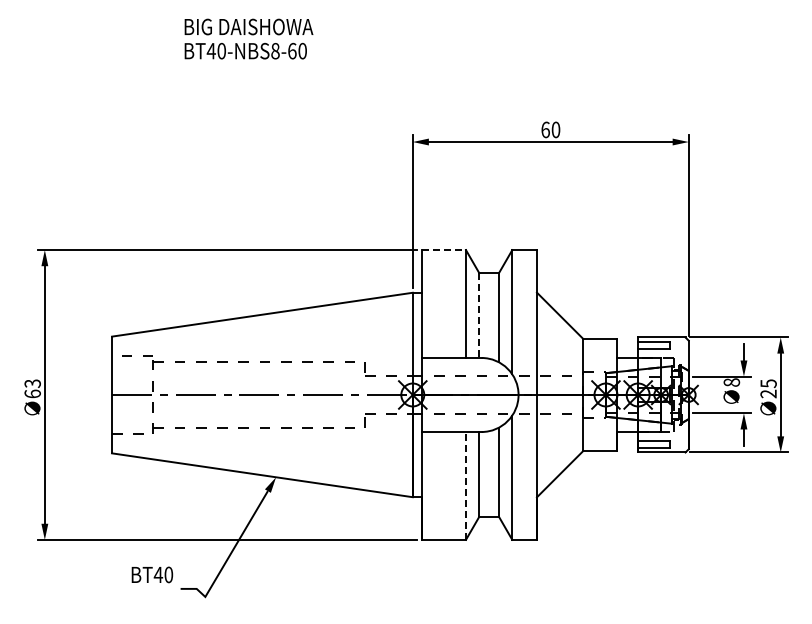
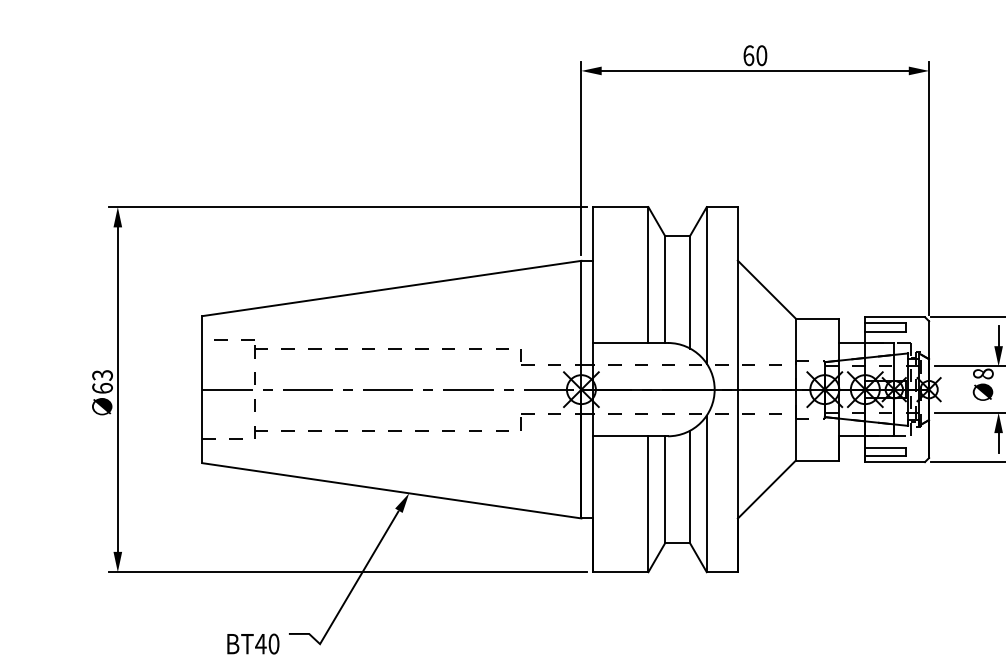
line: (443, 250) -> (620, 207), dashed -> solid
line: (479, 316) -> (665, 290), dashed -> solid
line: (465, 485) -> (647, 503), dashed -> solid
text: (152, 574) -> (253, 643), moved

